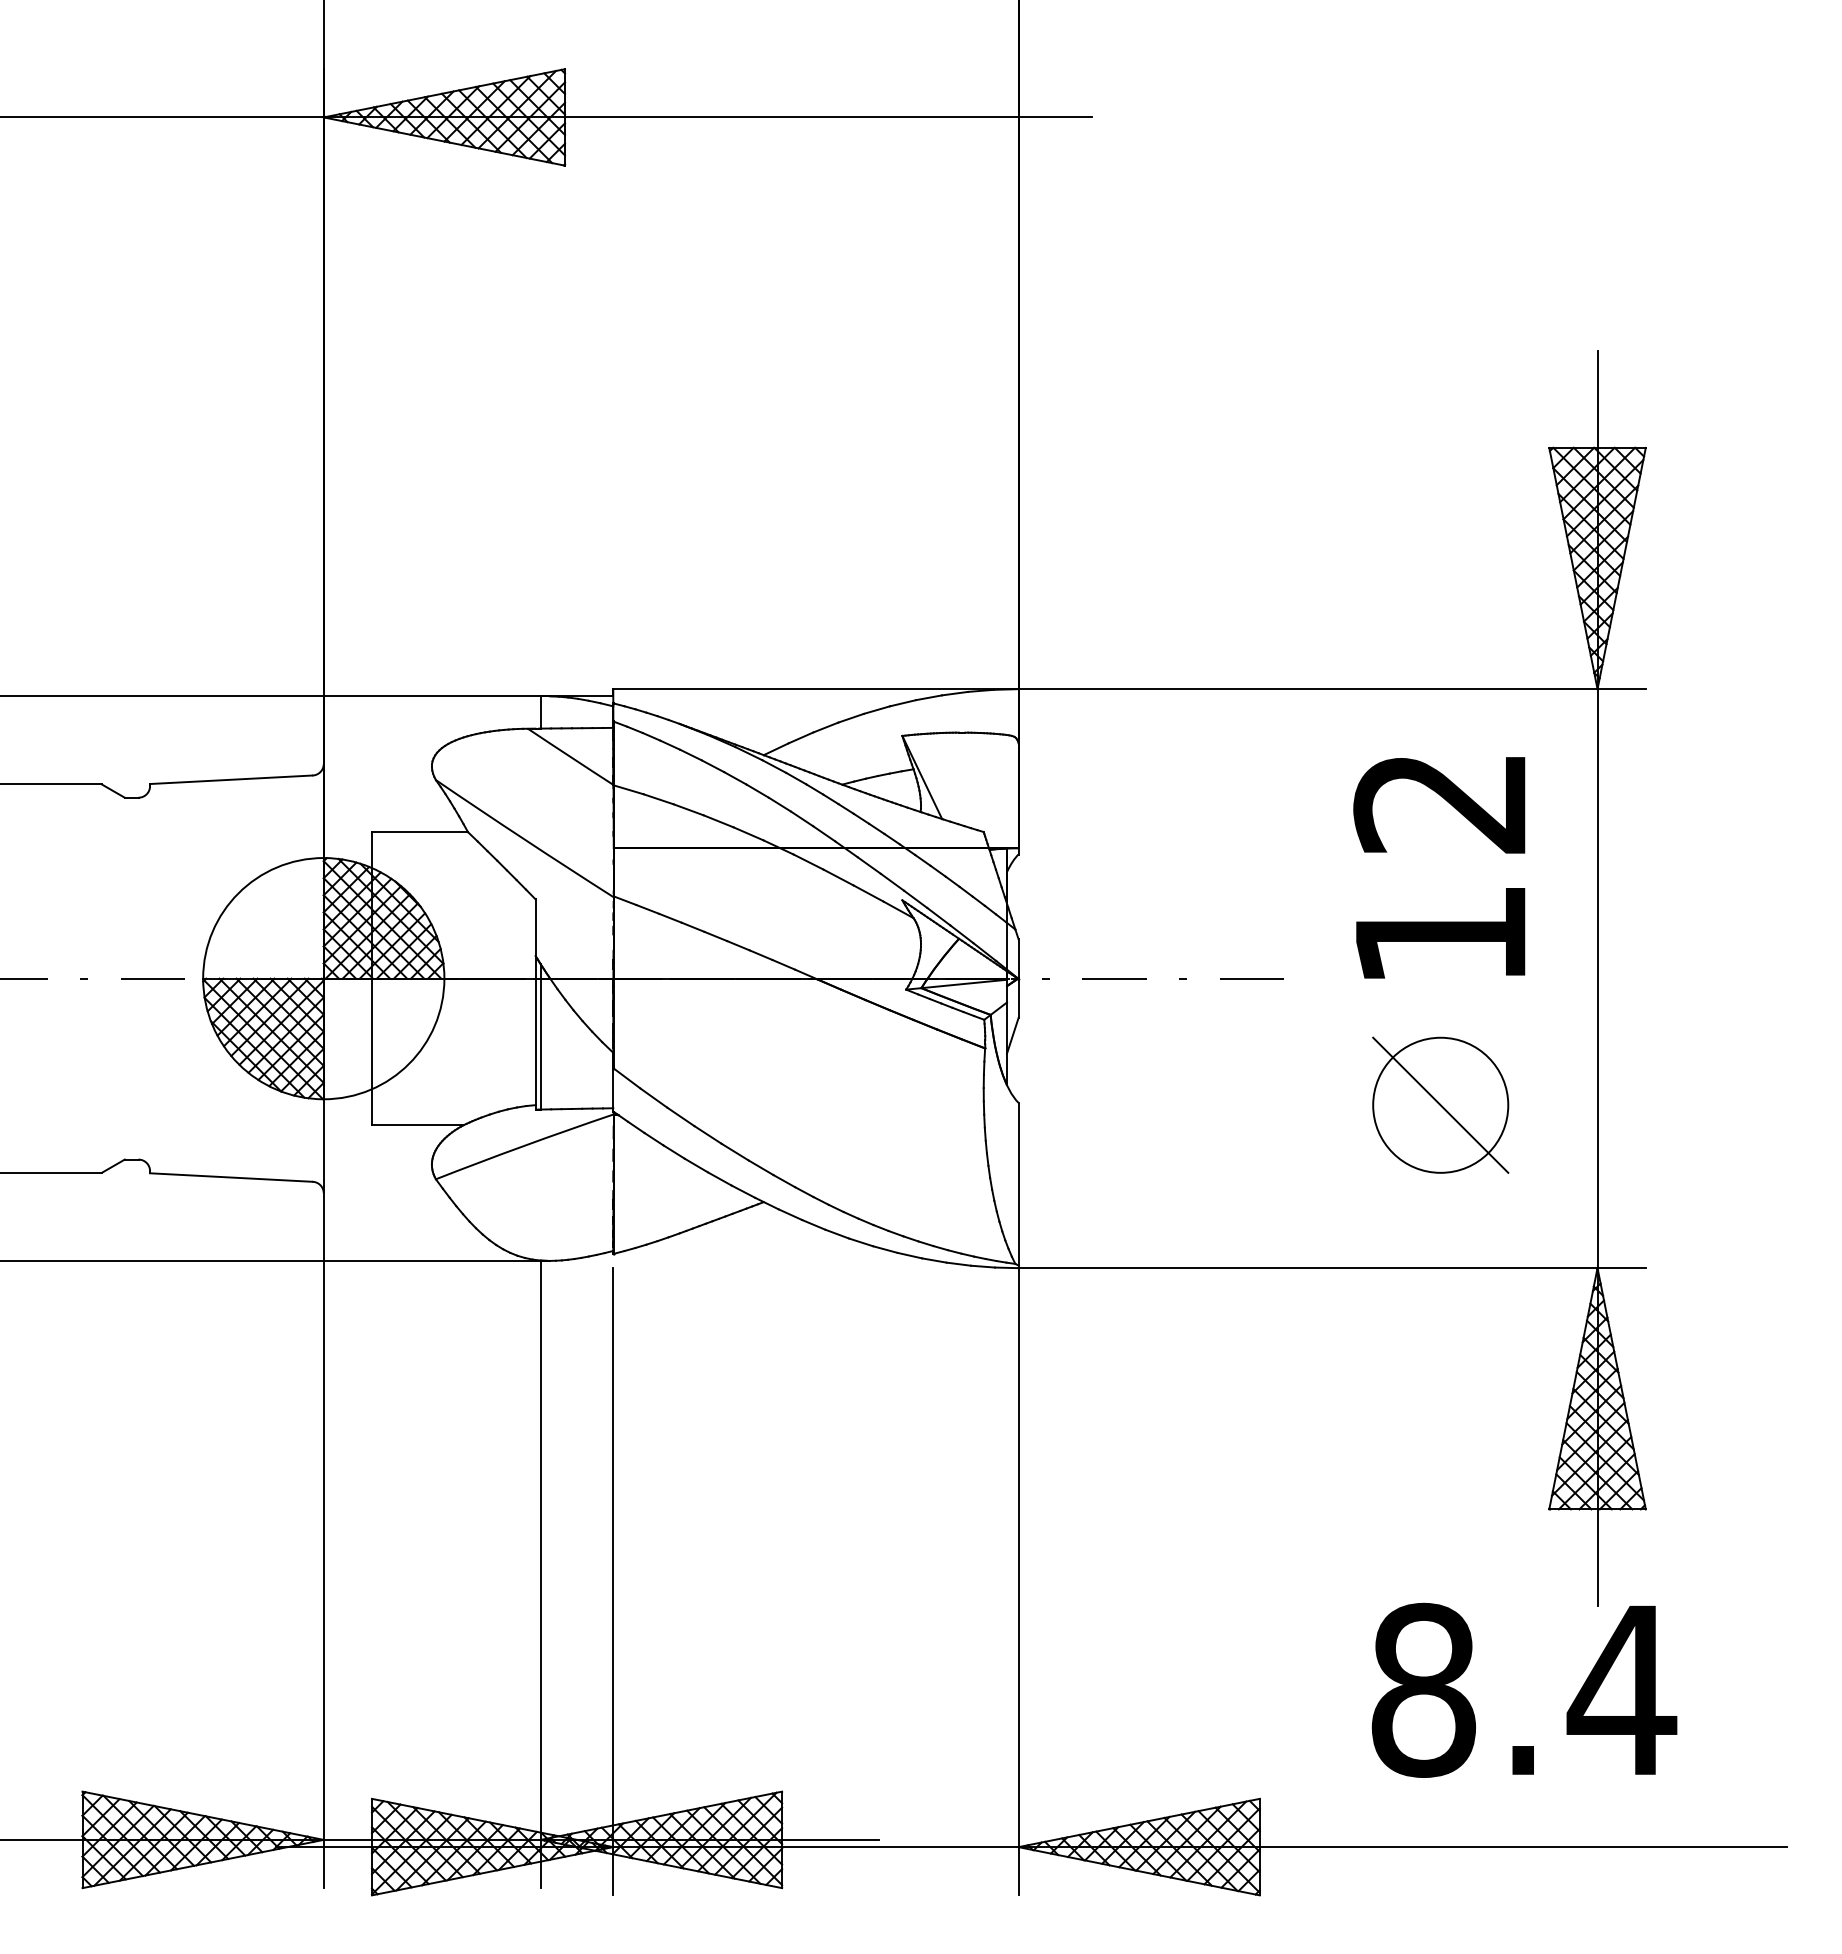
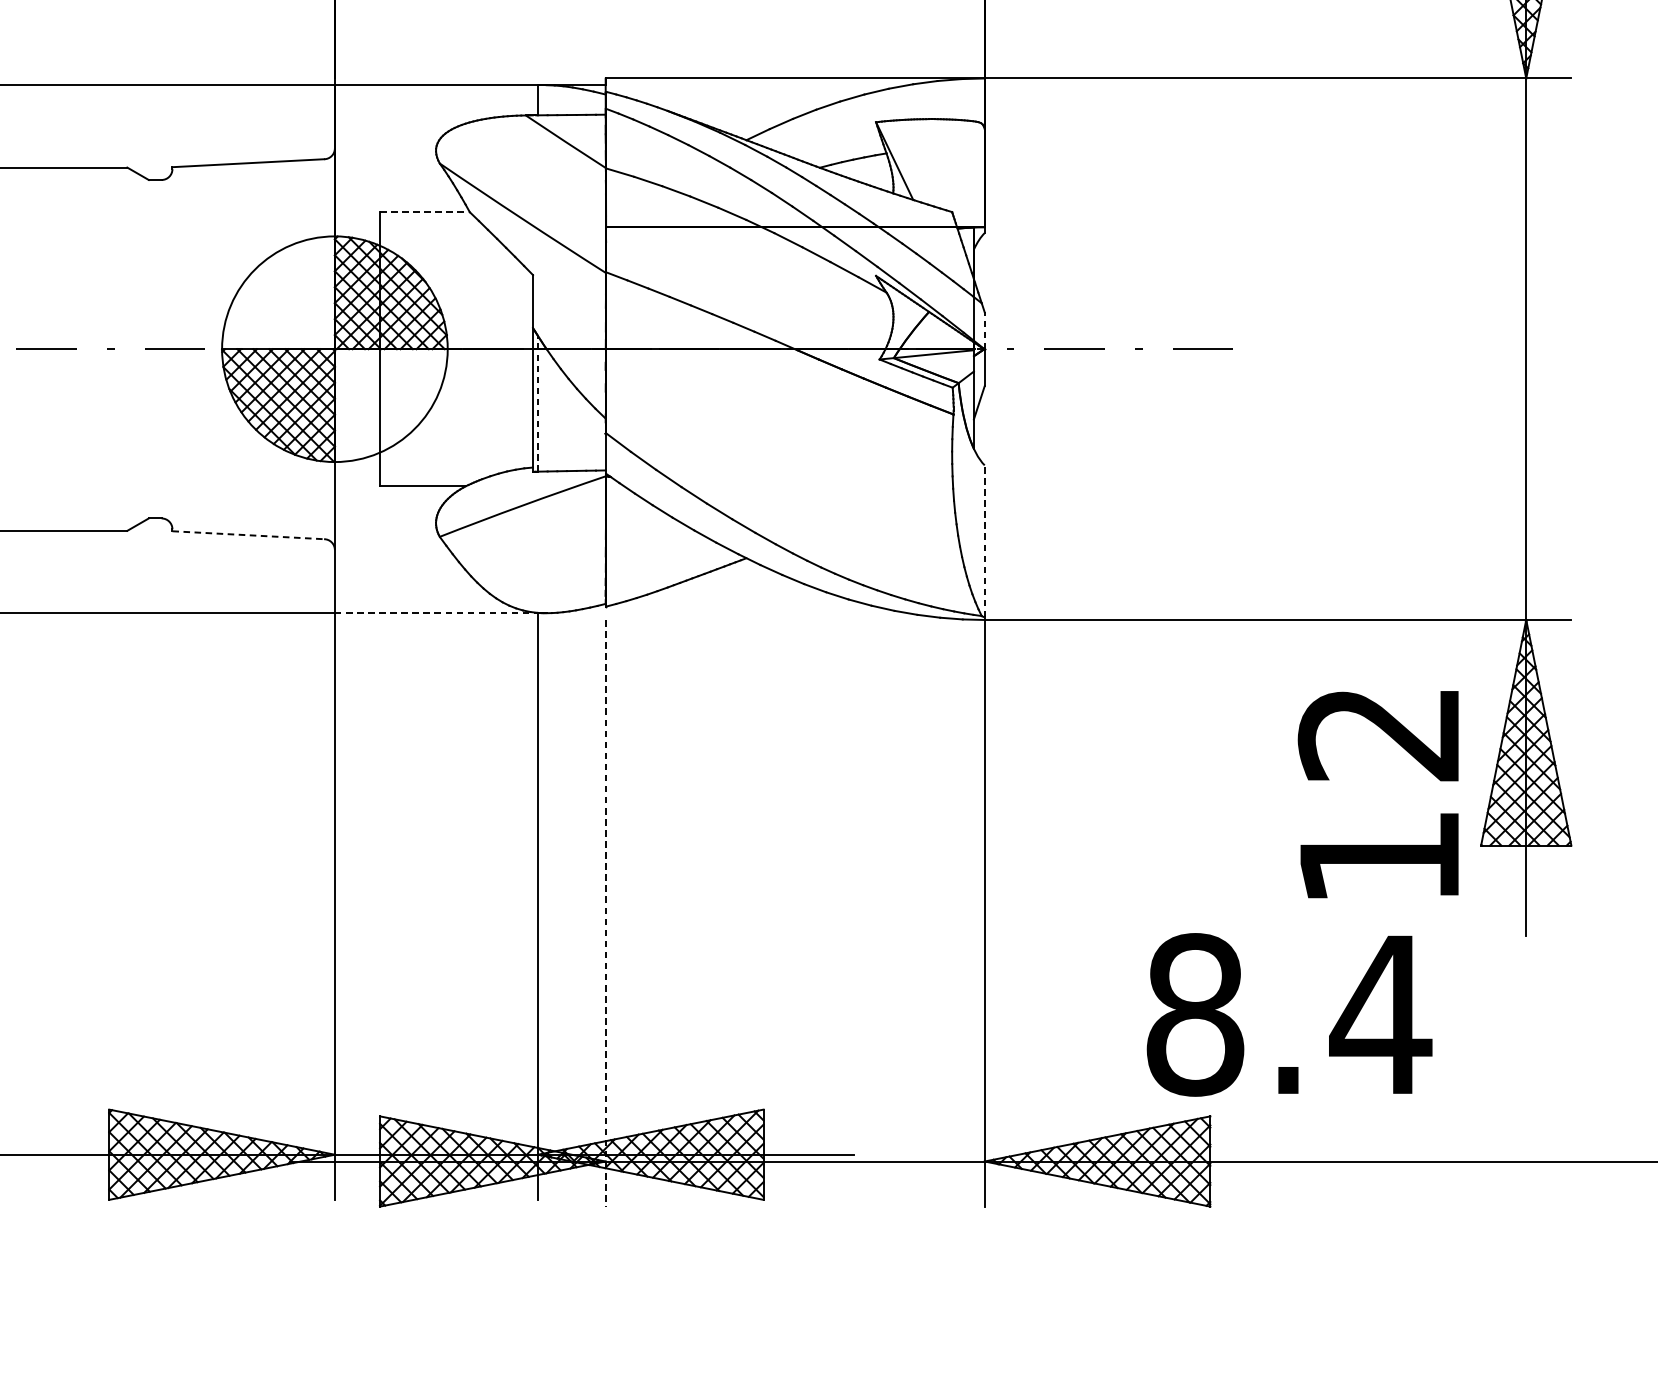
line: (420, 832) -> (425, 212), solid -> dashed
text: (1439, 867) -> (1378, 794), moved
line: (1018, 958) -> (984, 330), solid -> dashed
line: (540, 1037) -> (537, 404), solid -> dashed
part: (1440, 1104) -> (1379, 466), removed
line: (231, 1177) -> (248, 535), solid -> dashed
line: (1018, 1183) -> (984, 540), solid -> dashed
line: (432, 1260) -> (436, 612), solid -> dashed
line: (613, 1581) -> (605, 913), solid -> dashed
text: (1524, 1689) -> (1289, 1014), moved

